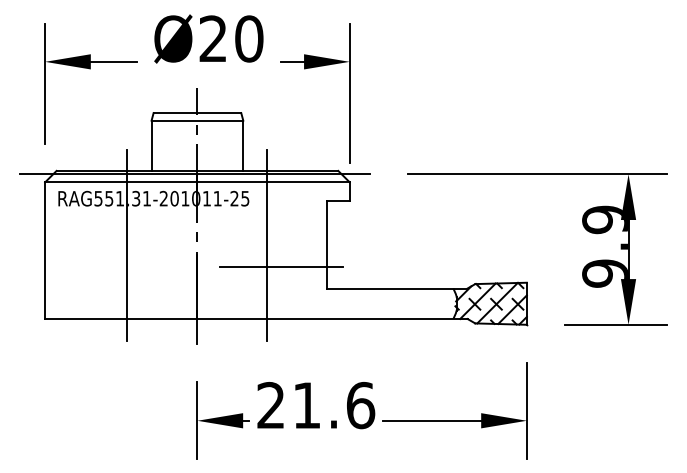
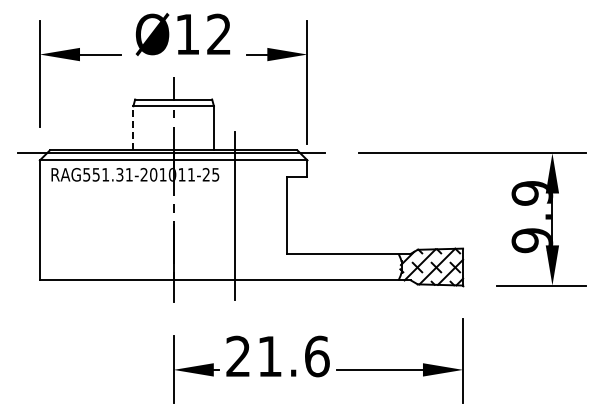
text: (231, 39) -> (203, 34), Ø20 -> Ø12
line: (151, 144) -> (133, 127), solid -> dashed
line: (127, 245) -> (112, 215), removed
line: (281, 266) -> (247, 234), removed

